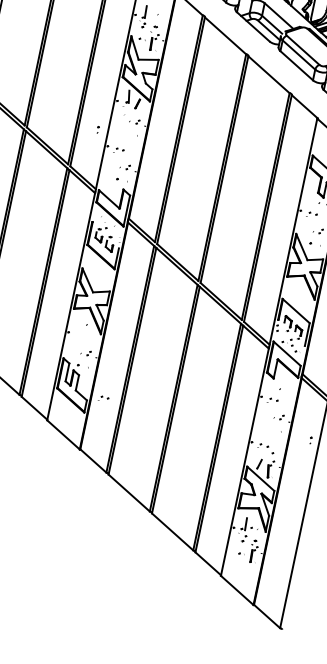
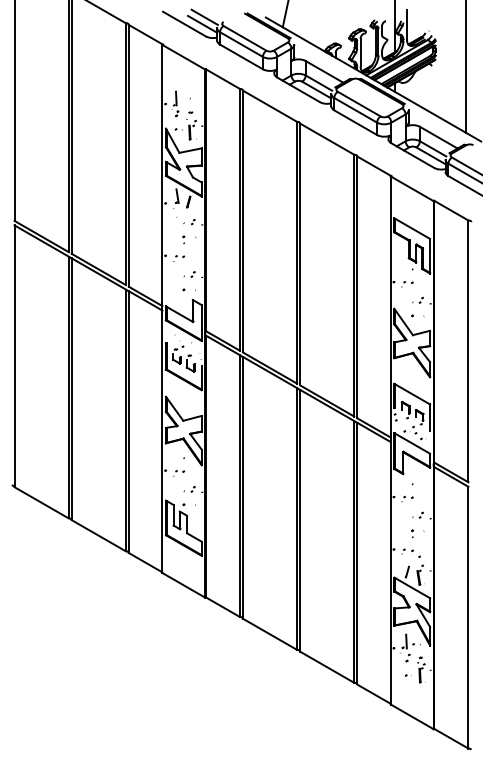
part: (97, 129) -> (183, 239), moved
part: (104, 399) -> (179, 473), moved
part: (310, 440) -> (412, 533), moved

